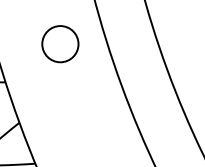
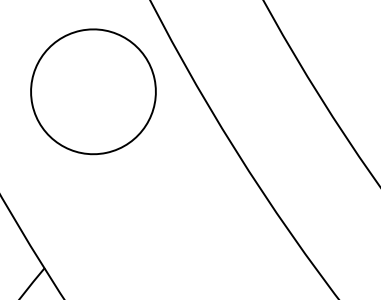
circle: (60, 43) -> (93, 90), size x1.67

